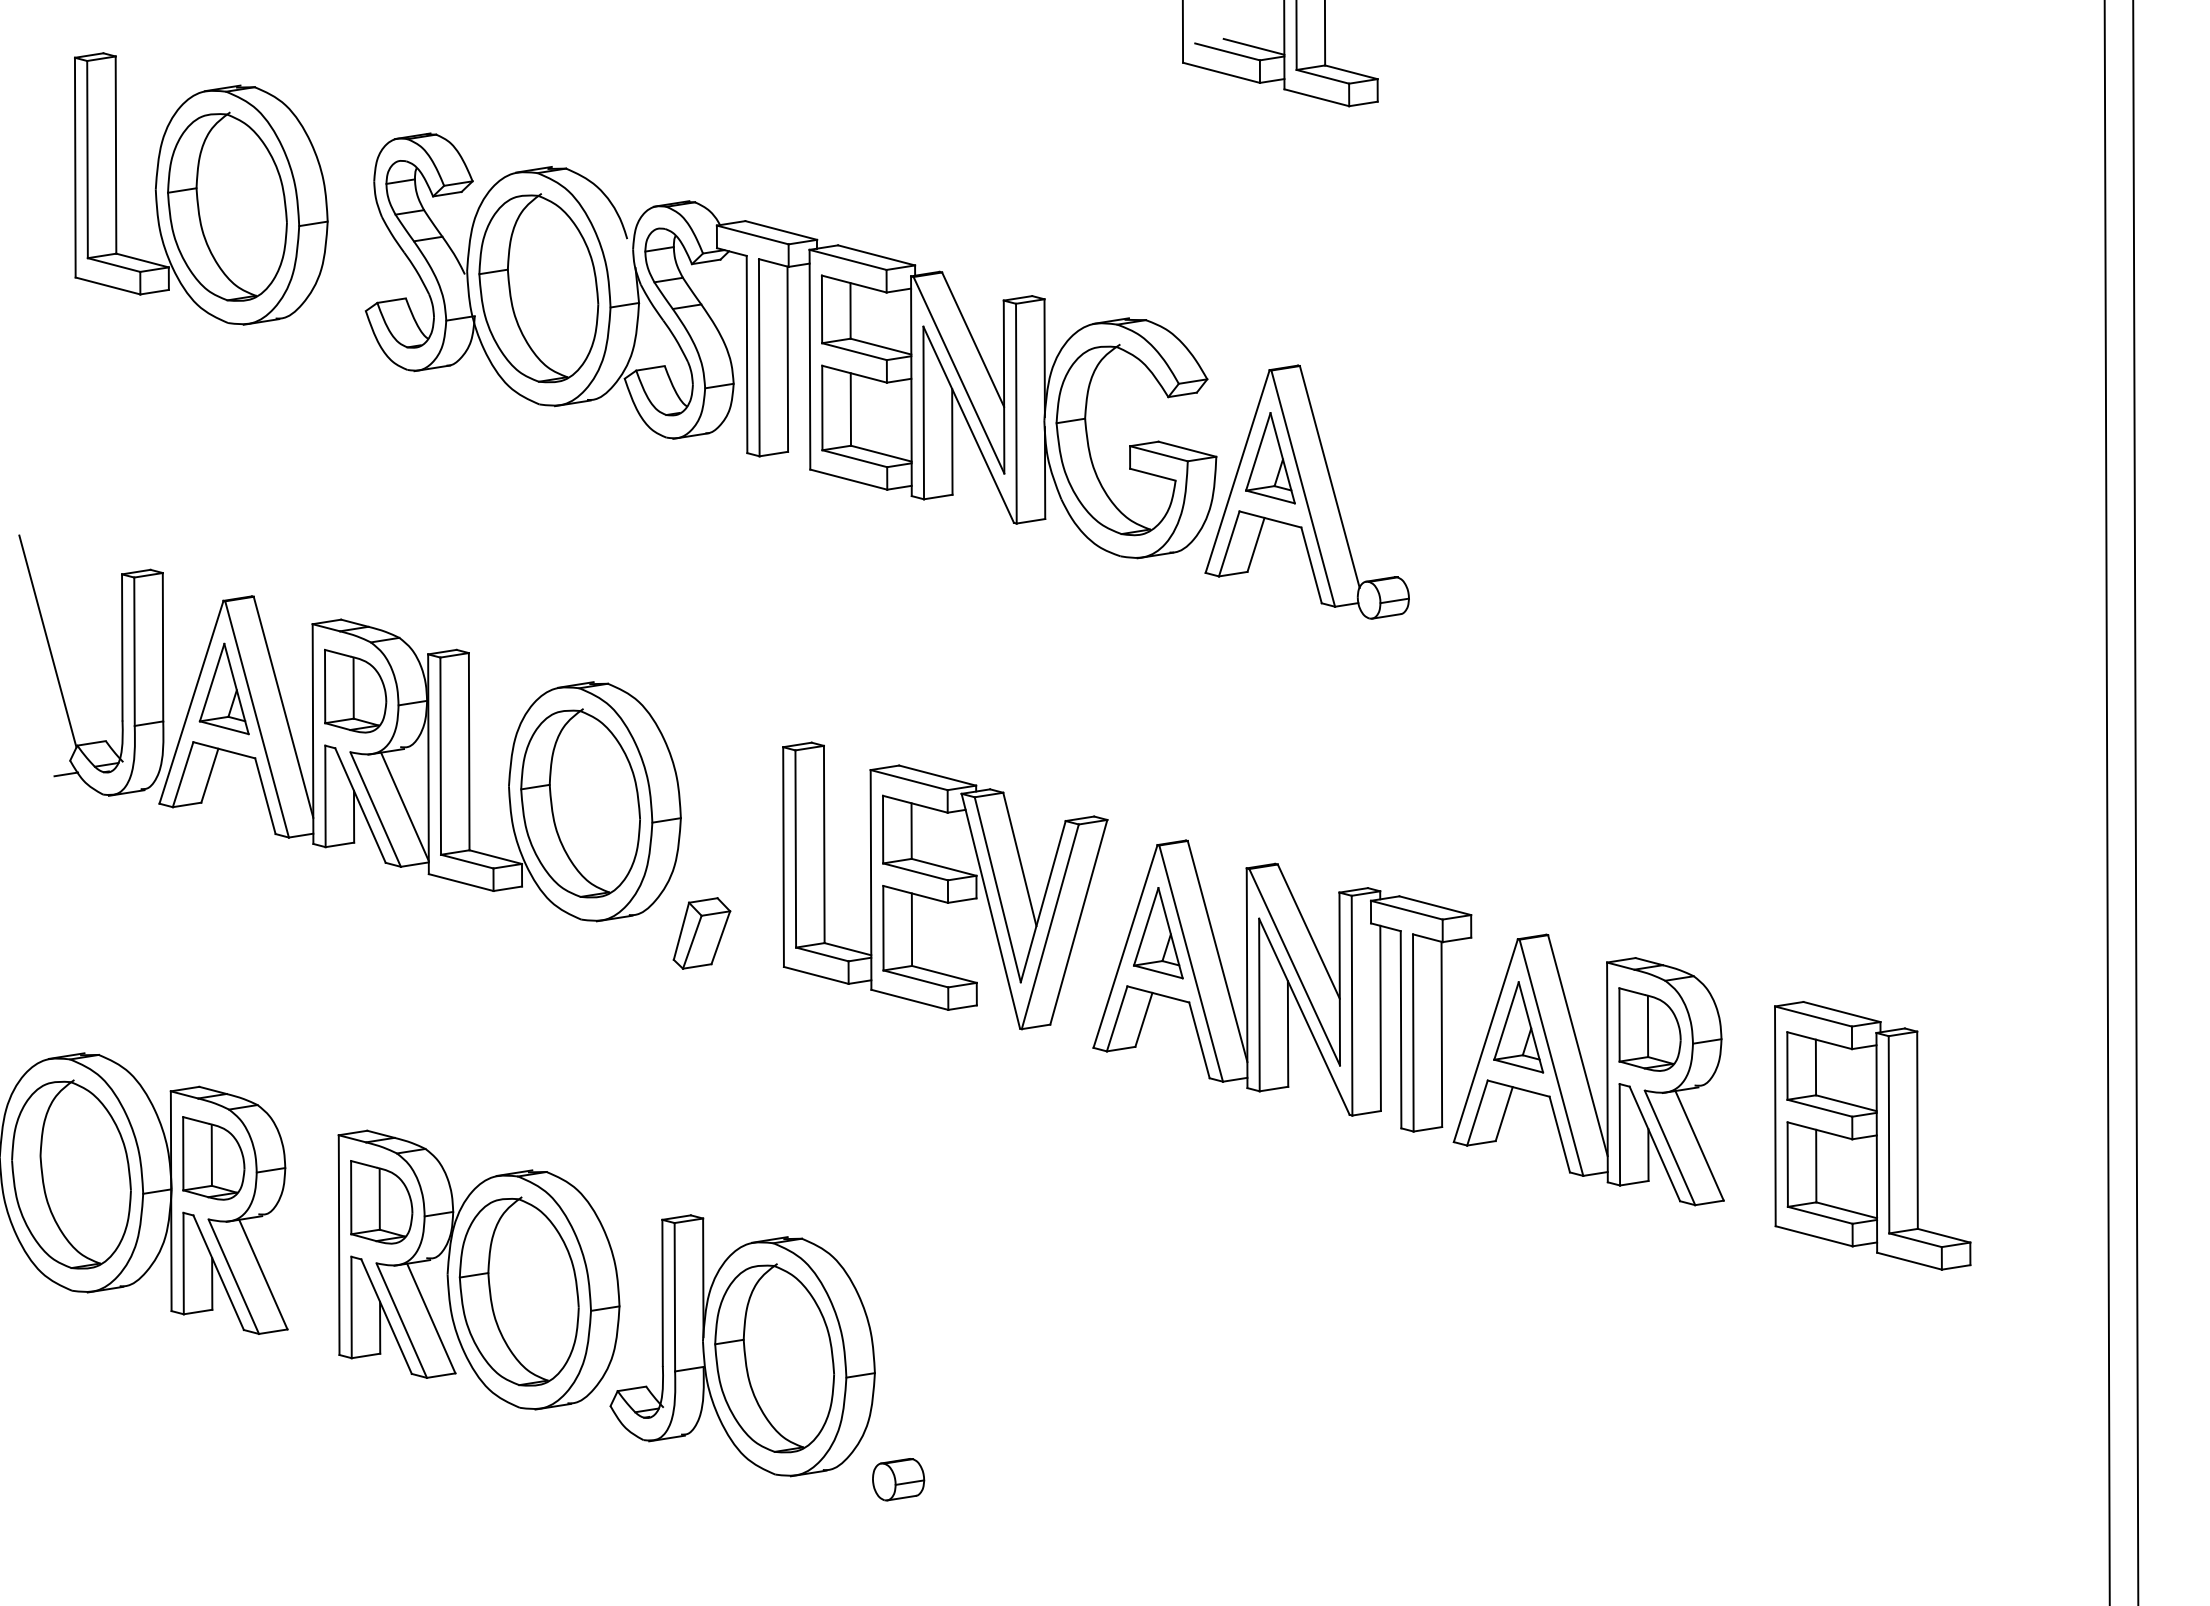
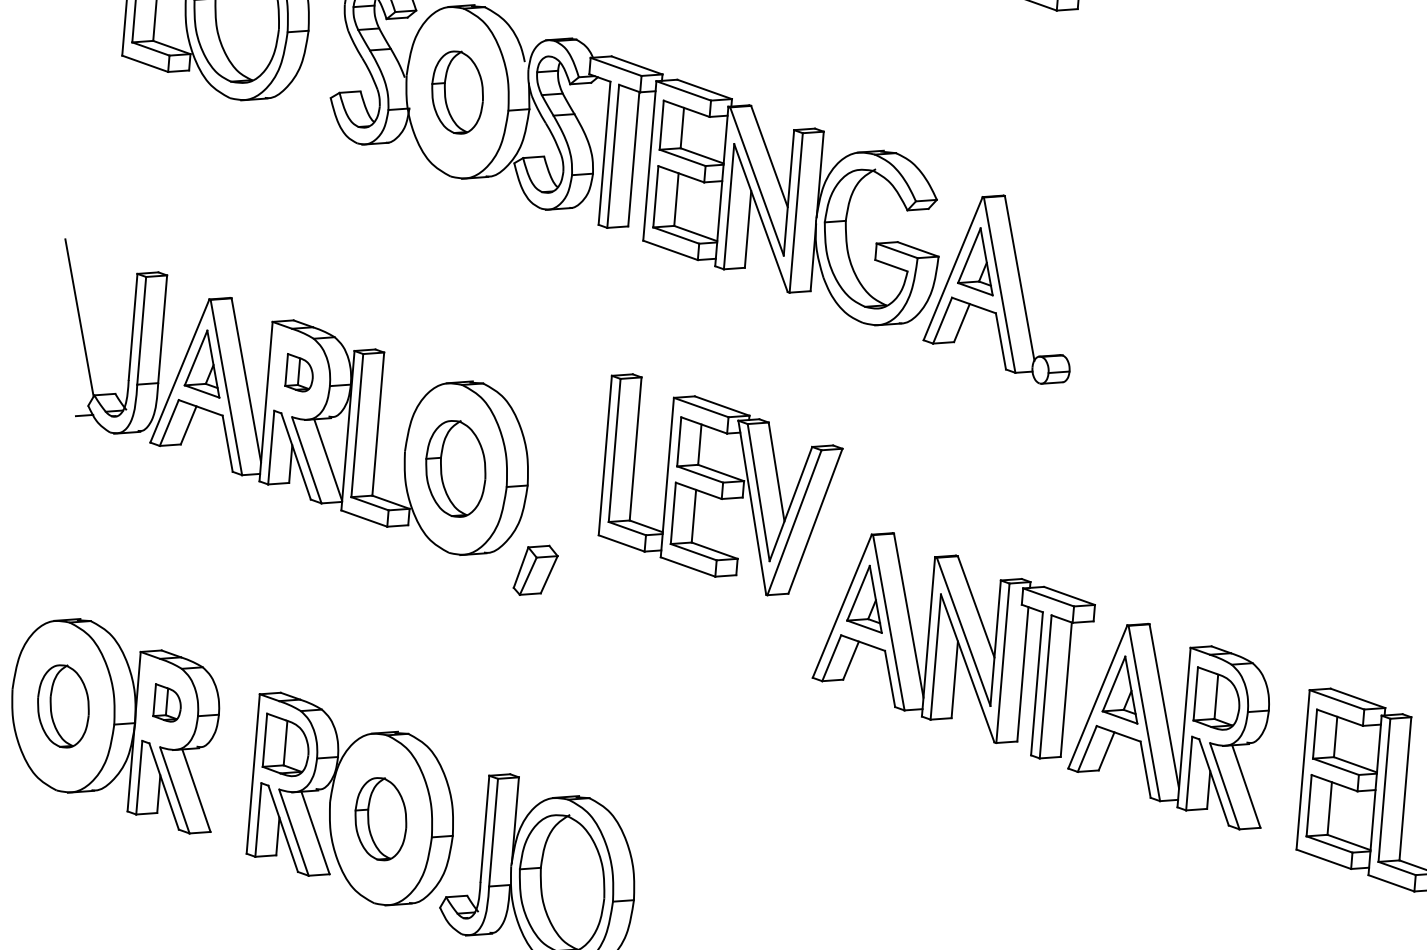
part: (538, 288) -> (457, 92), size x0.6
part: (355, 690) -> (299, 372), size x0.6
part: (580, 803) -> (455, 468), size x0.7
part: (945, 885) -> (721, 486), moved
part: (213, 1158) -> (167, 703), size x0.6
part: (71, 1174) -> (63, 706), size x0.6
part: (518, 1291) -> (380, 818), size x0.6

